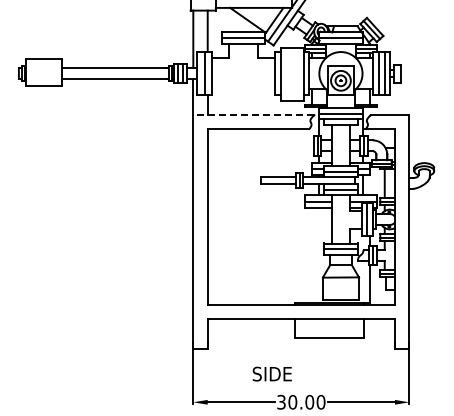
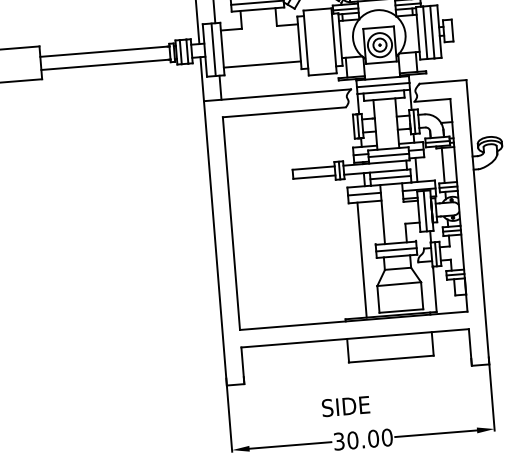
line: (243, 88) -> (262, 64), added
line: (253, 115) -> (277, 95), dashed -> solid
line: (312, 255) -> (362, 260), added
text: (271, 373) -> (344, 405), moved

